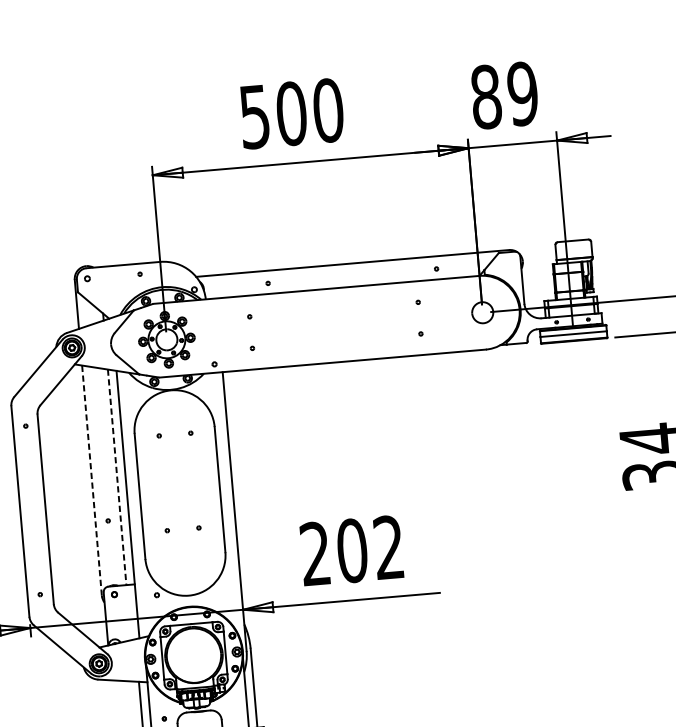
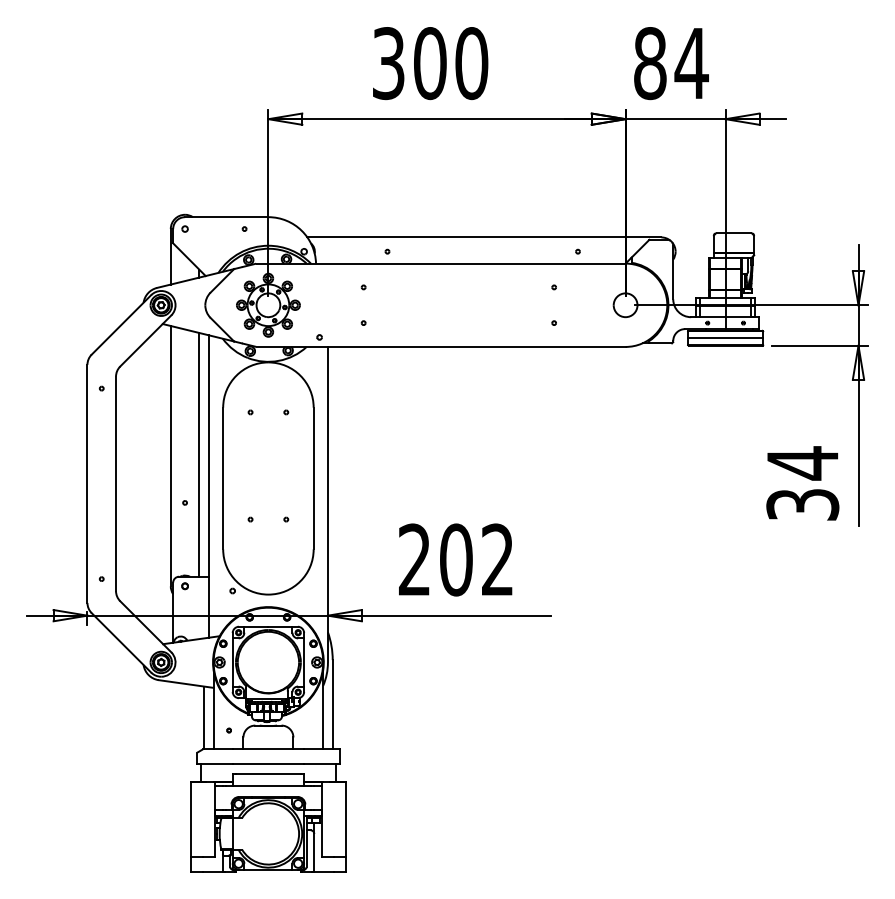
text: (522, 93) -> (691, 63), 89 -> 84
text: (254, 116) -> (388, 63), 500 -> 300
line: (117, 477) -> (199, 454), dashed -> solid
line: (91, 480) -> (170, 455), dashed -> solid

